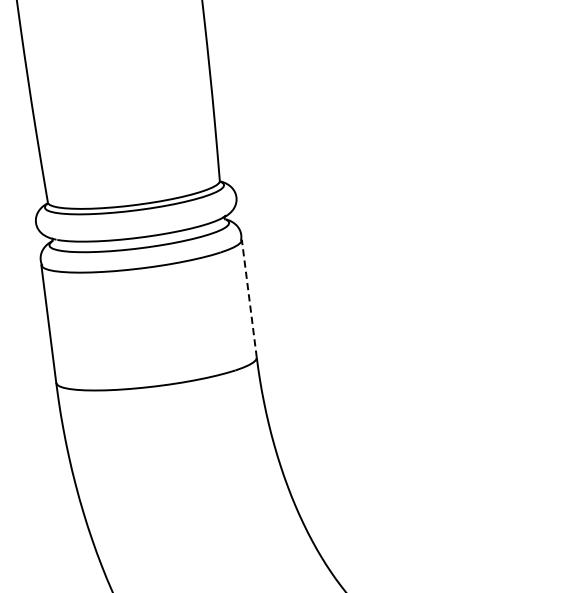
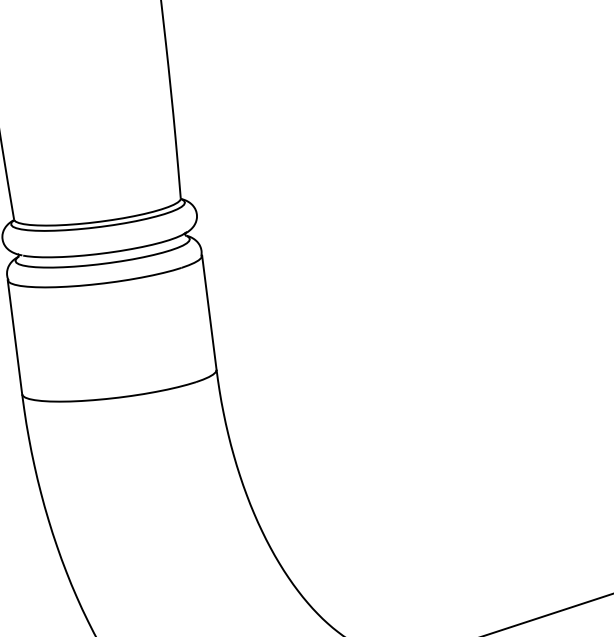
line: (249, 298) -> (209, 312), dashed -> solid

